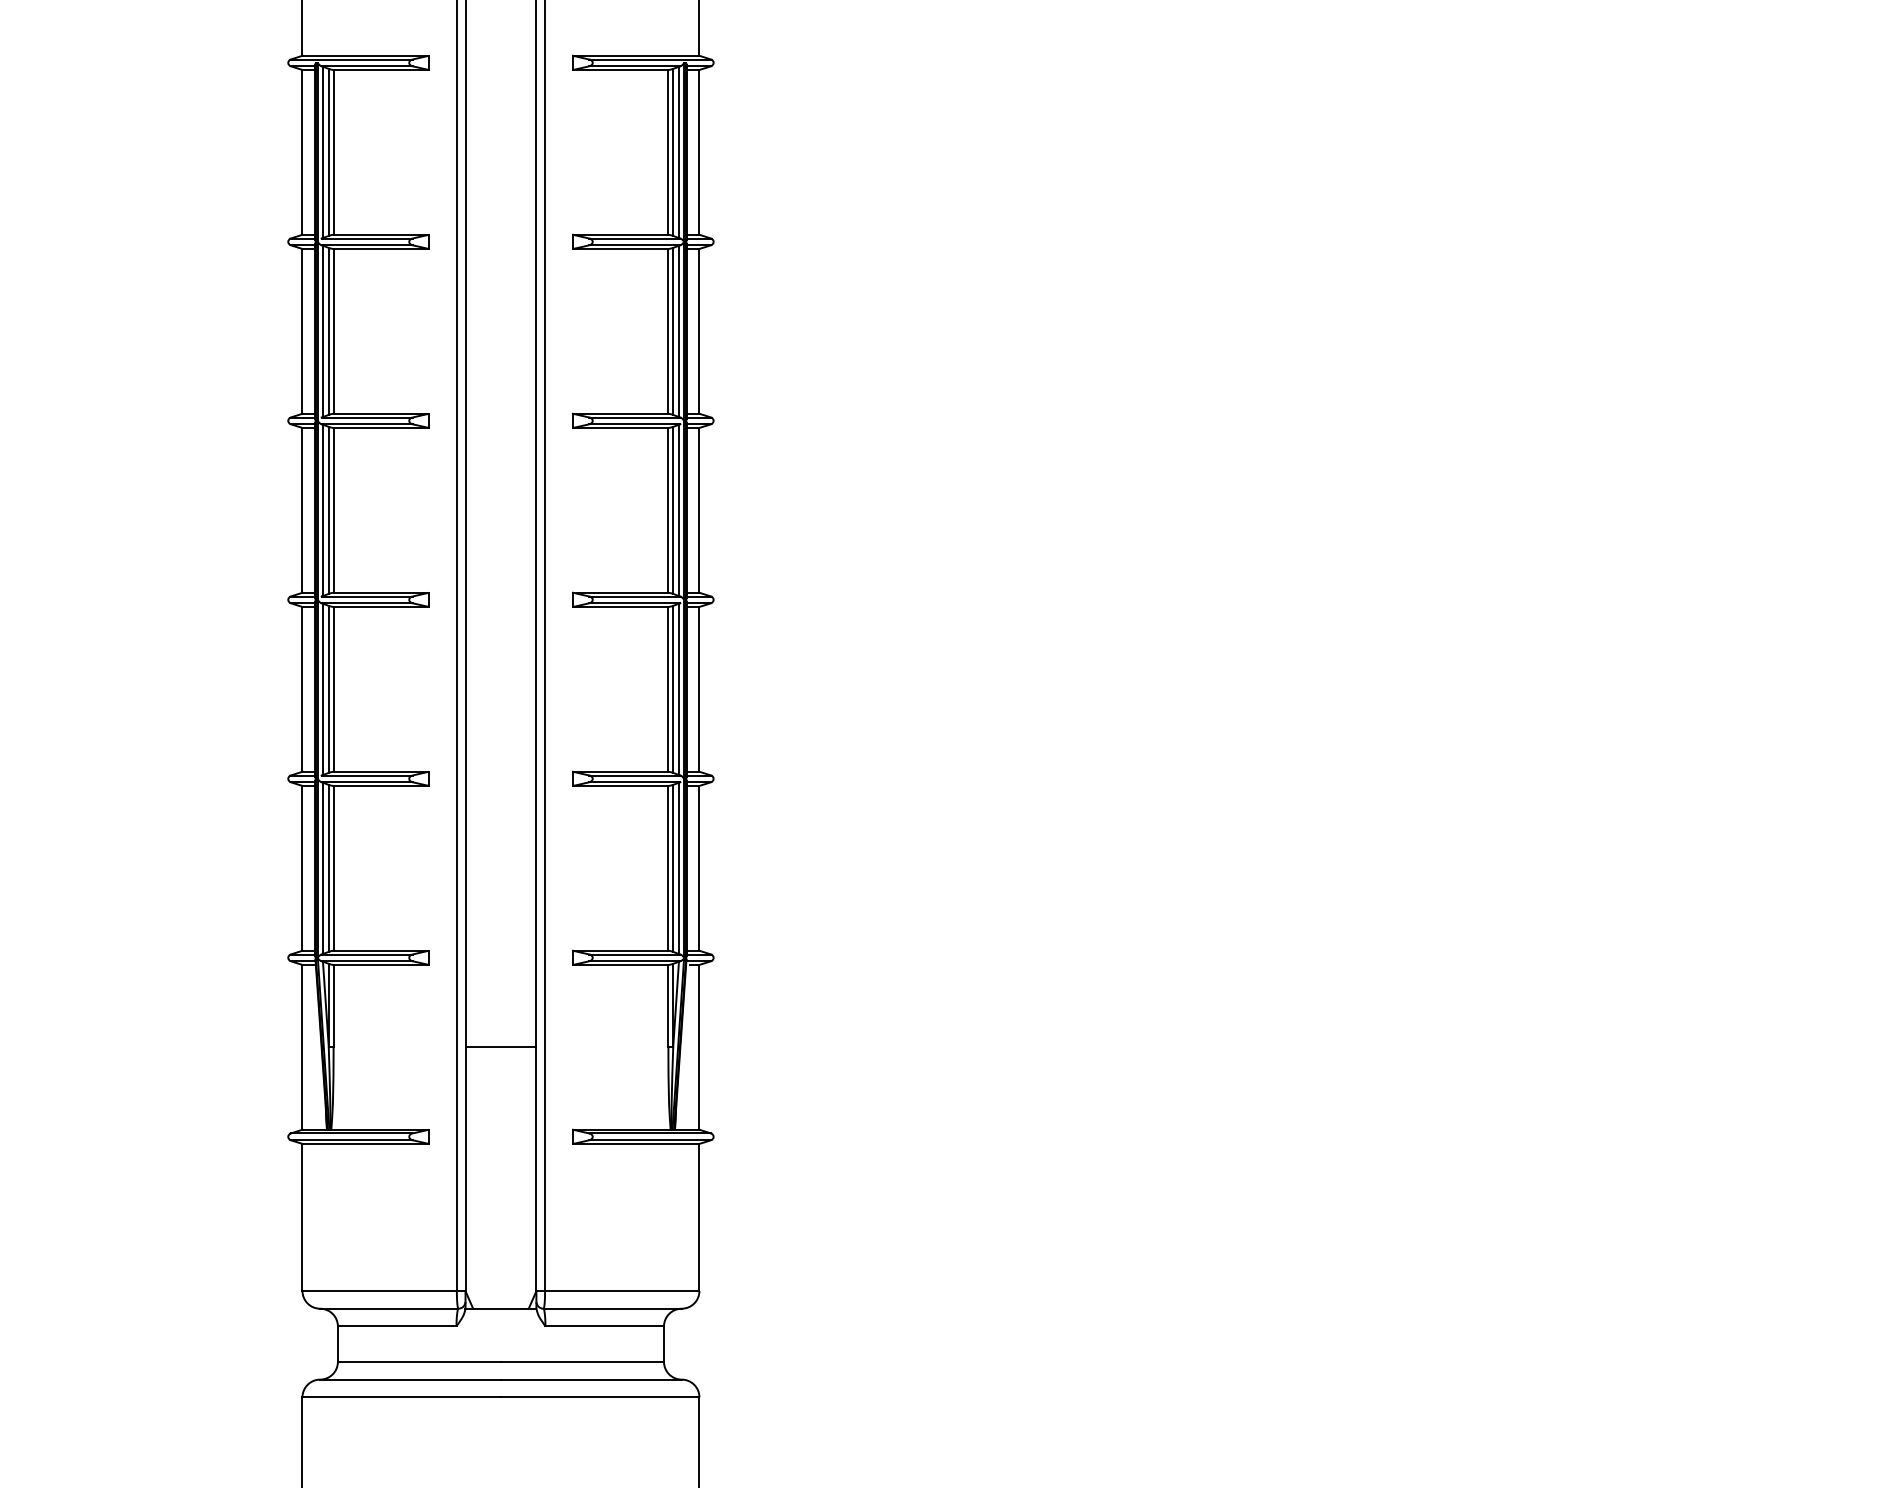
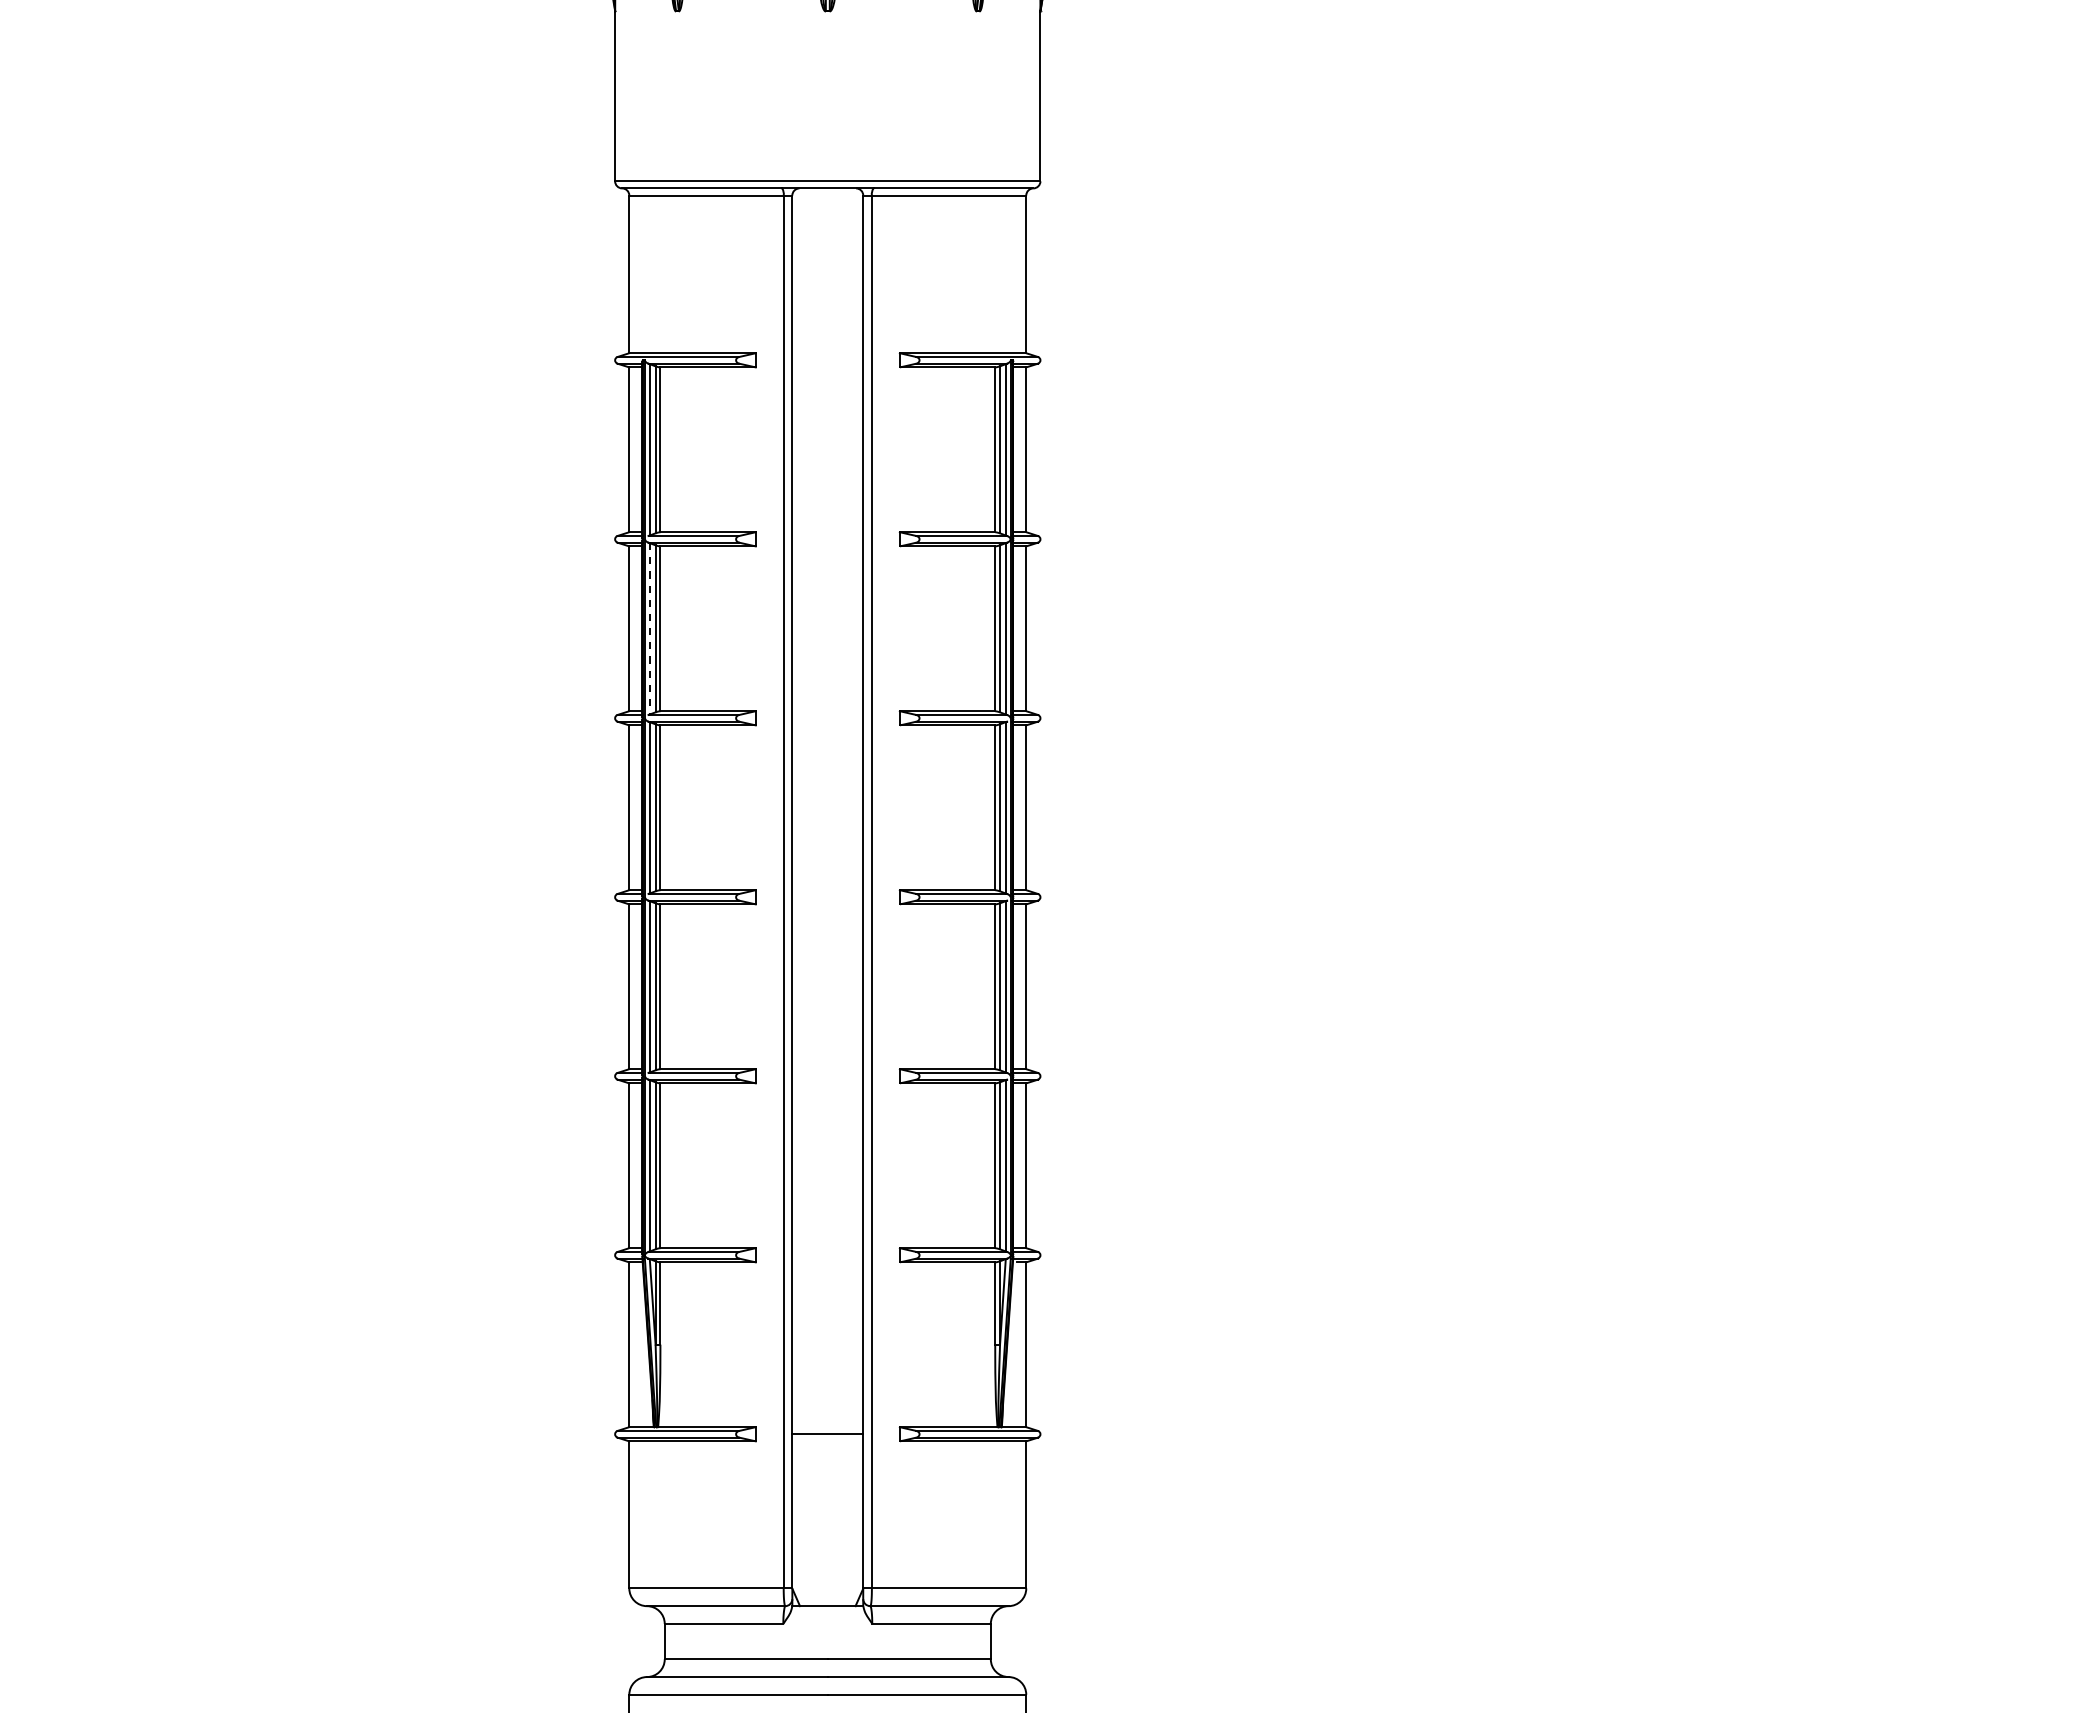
line: (322, 331) -> (649, 628), solid -> dashed
line: (500, 1047) -> (827, 1433), moved

